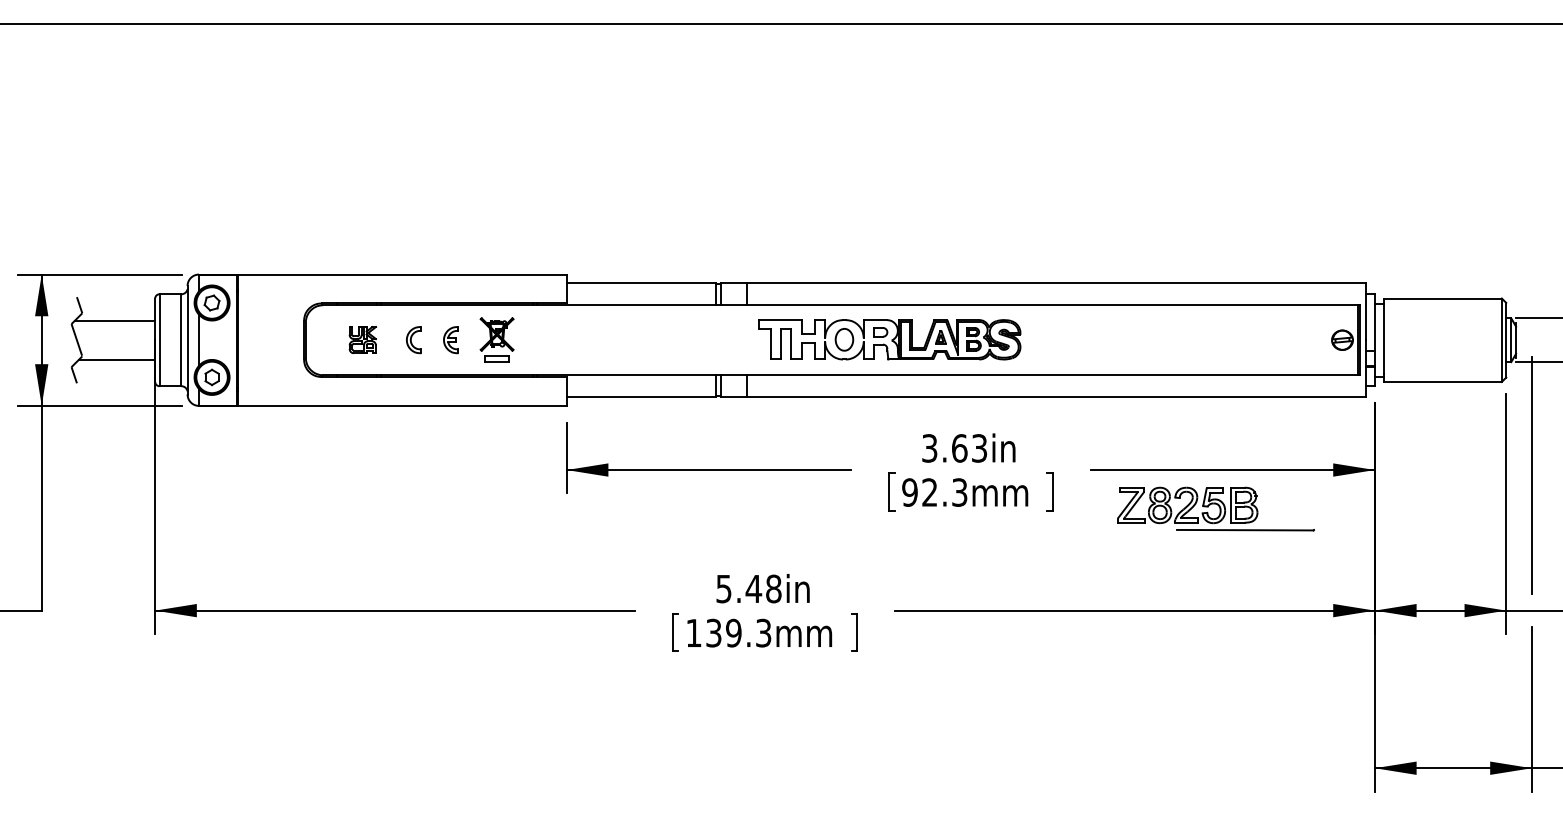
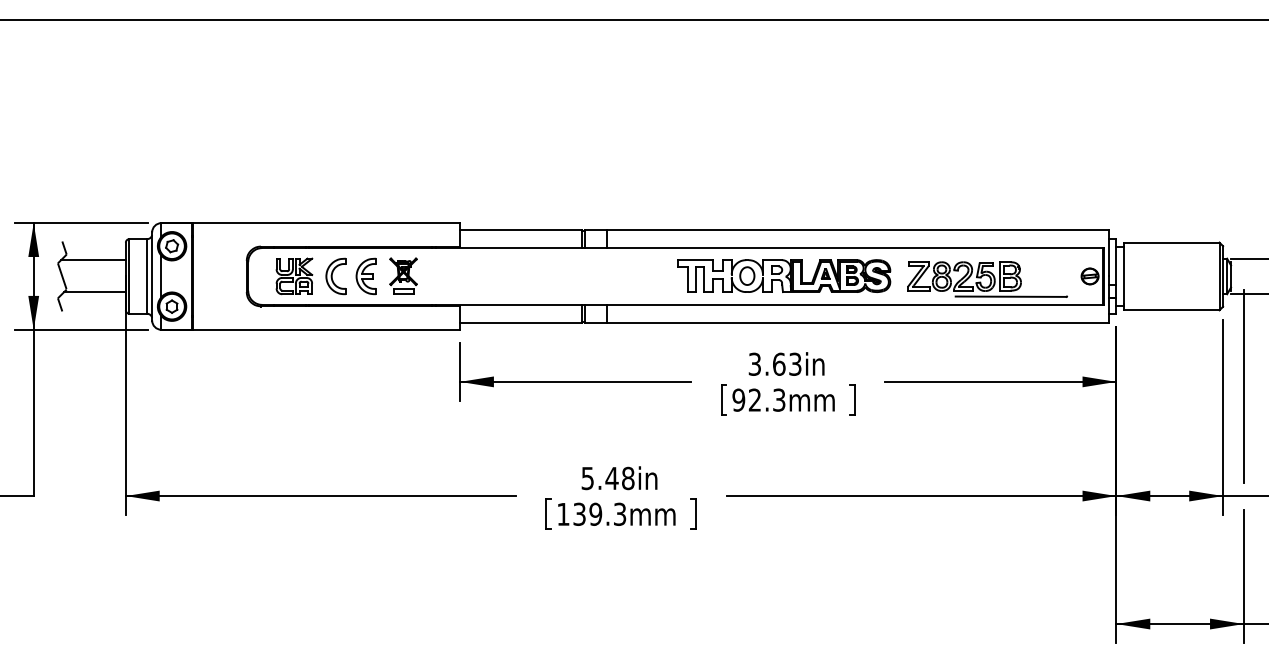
part: (362, 339) -> (294, 275), size x1.67
part: (413, 339) -> (335, 275), size x1.67
part: (450, 339) -> (365, 275), size x1.67
part: (889, 339) -> (783, 275), moved
part: (1215, 508) -> (986, 279), moved

